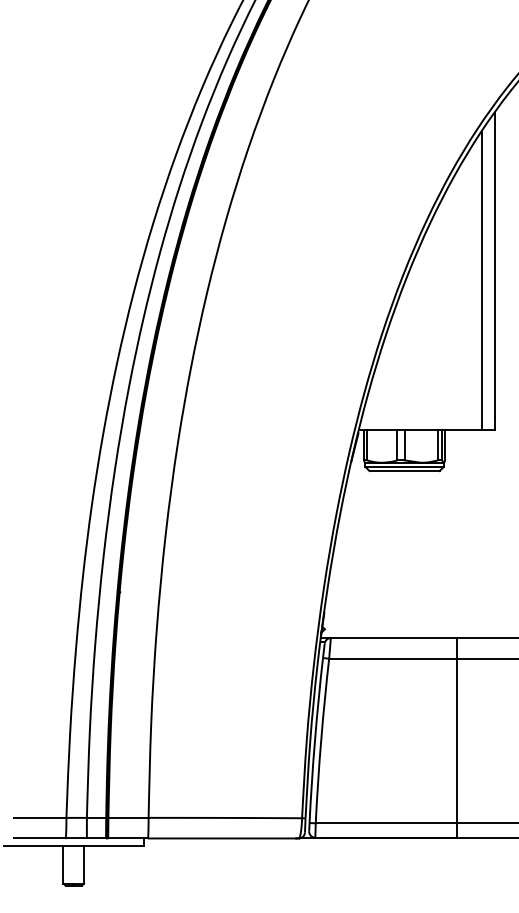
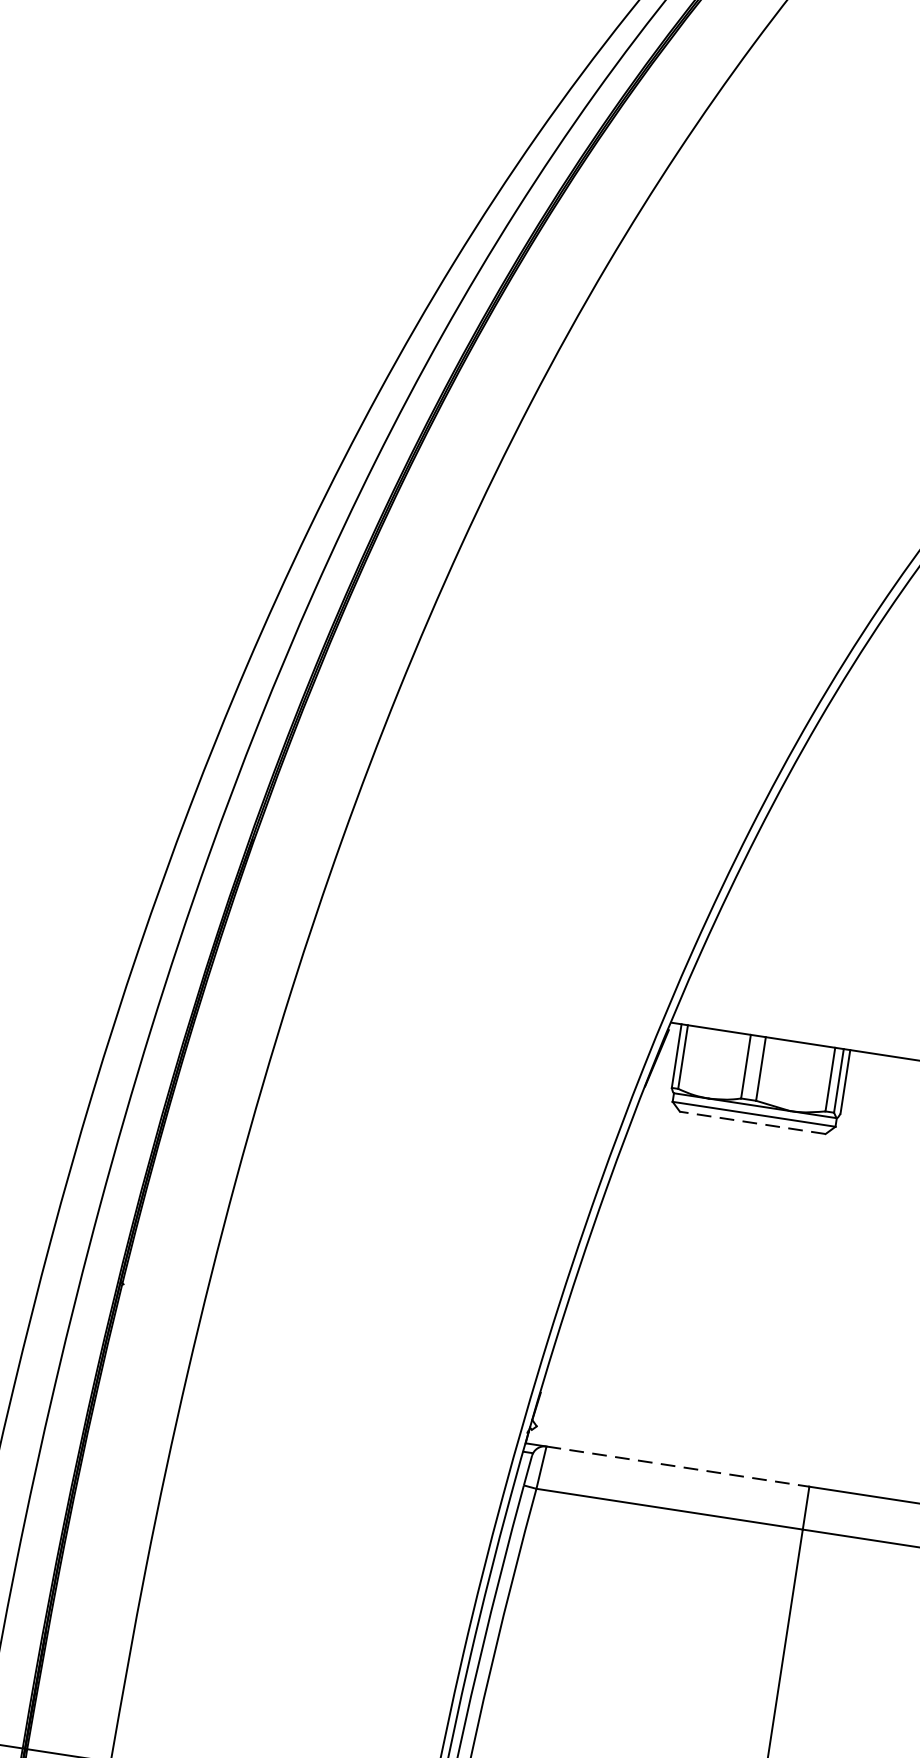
line: (404, 471) -> (752, 1123), solid -> dashed
line: (394, 638) -> (678, 1467), solid -> dashed

